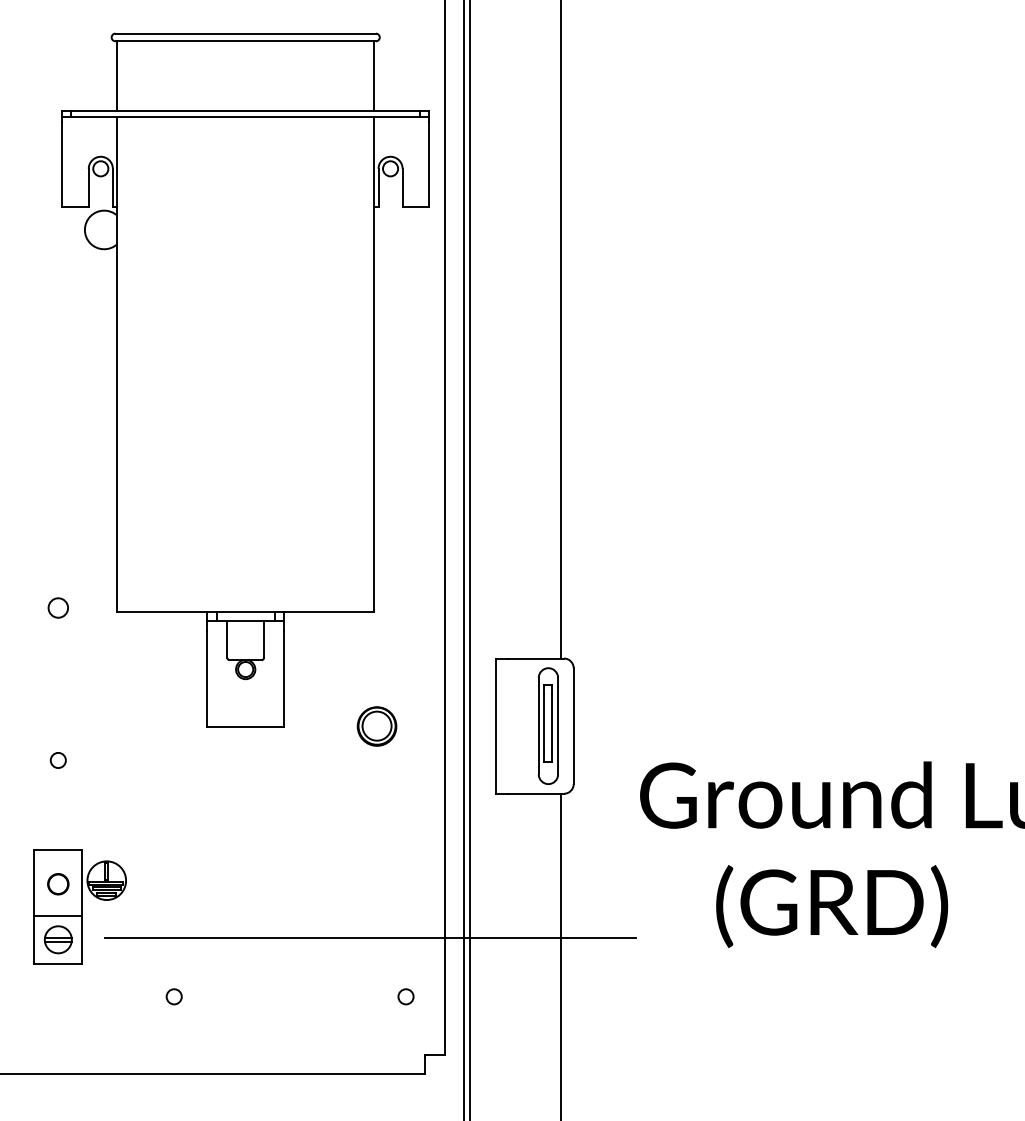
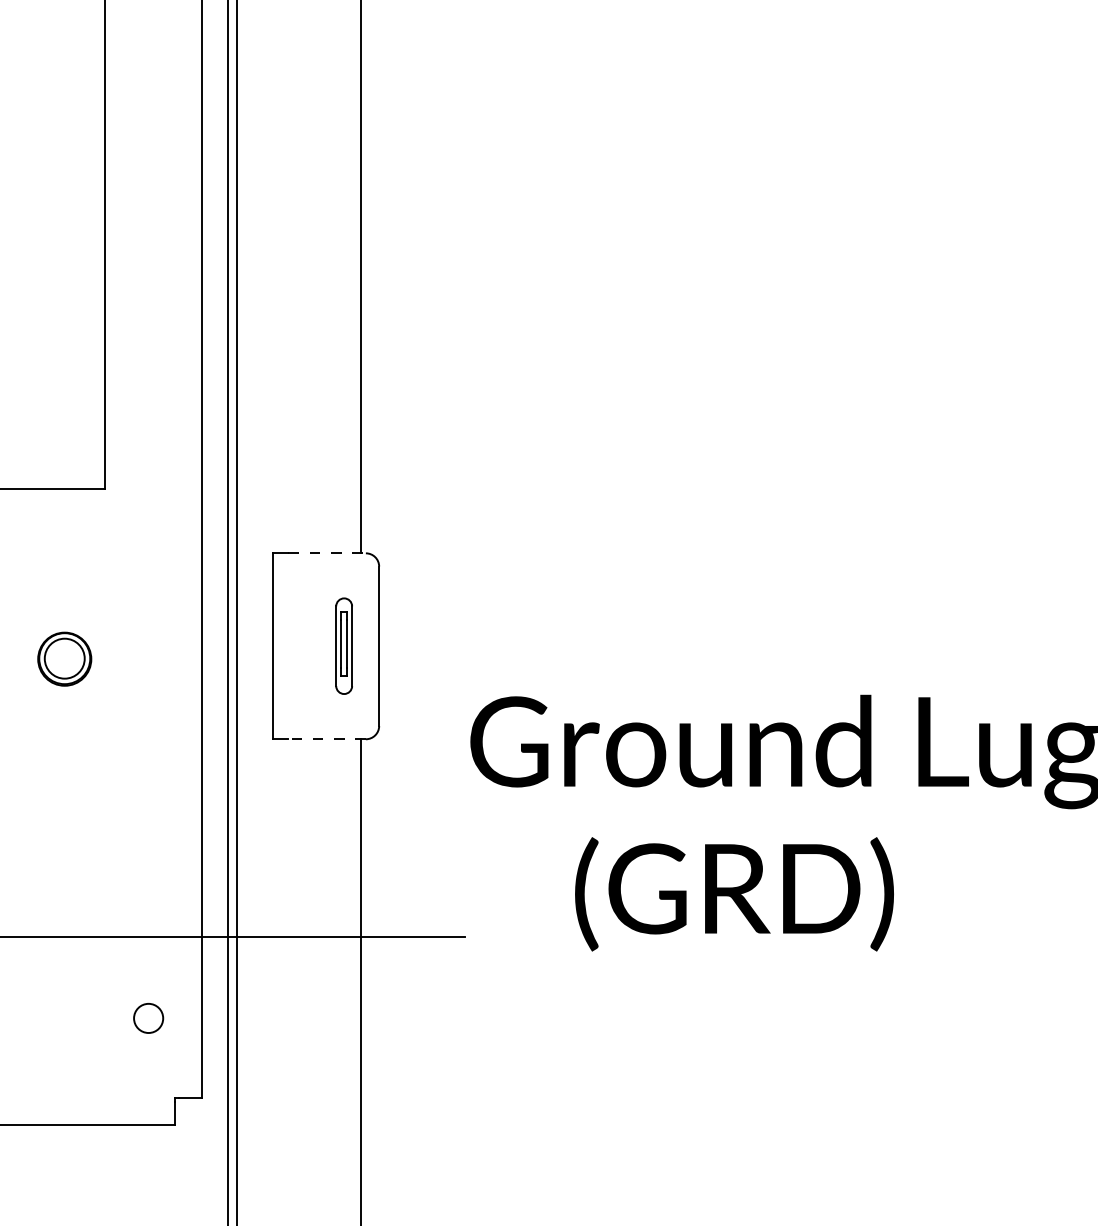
line: (536, 658) -> (328, 553), solid -> dashed
part: (547, 725) -> (343, 645), size x0.6
part: (376, 726) -> (63, 659), moved
line: (535, 793) -> (326, 738), solid -> dashed
circle: (405, 996) -> (147, 1018), size x1.4

